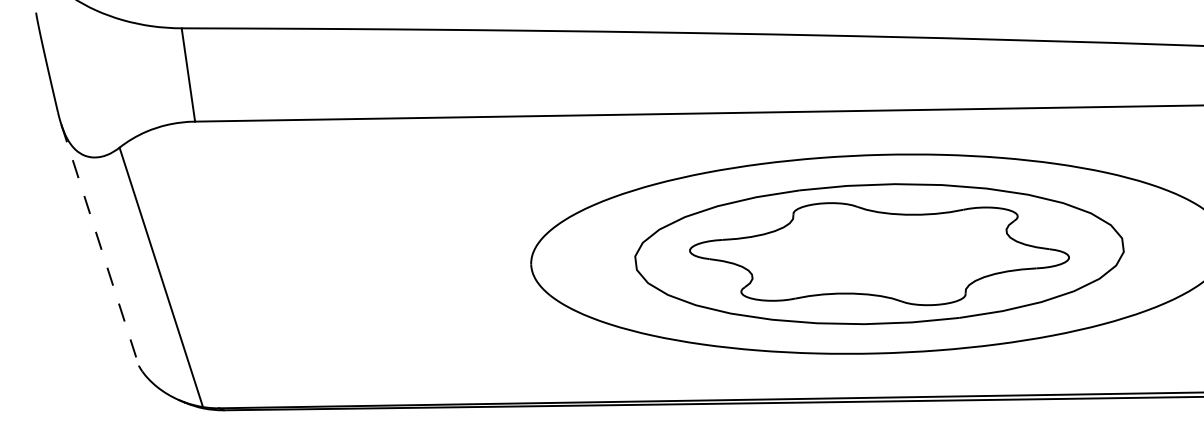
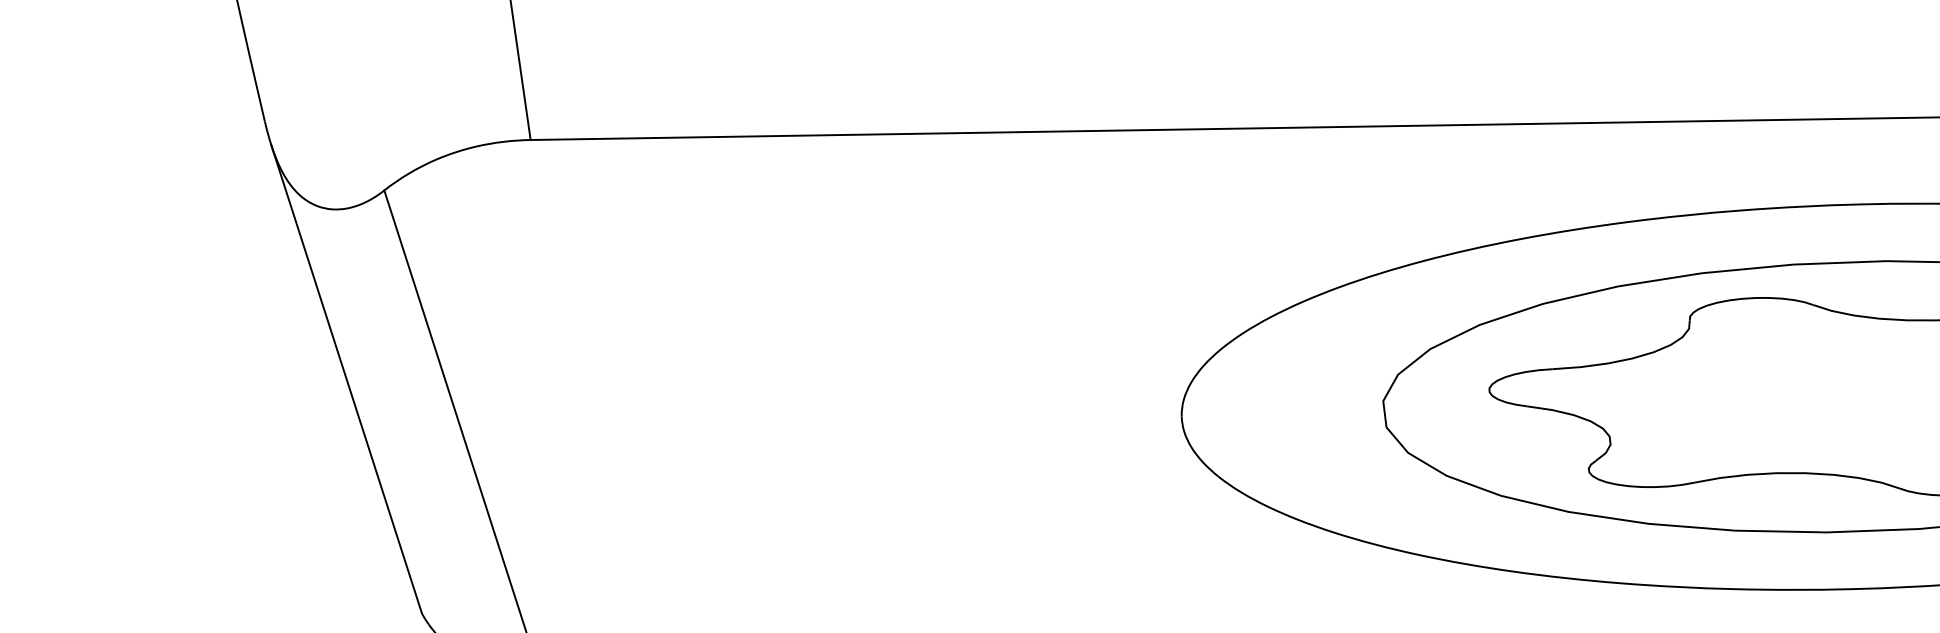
line: (100, 244) -> (347, 378), dashed -> solid

